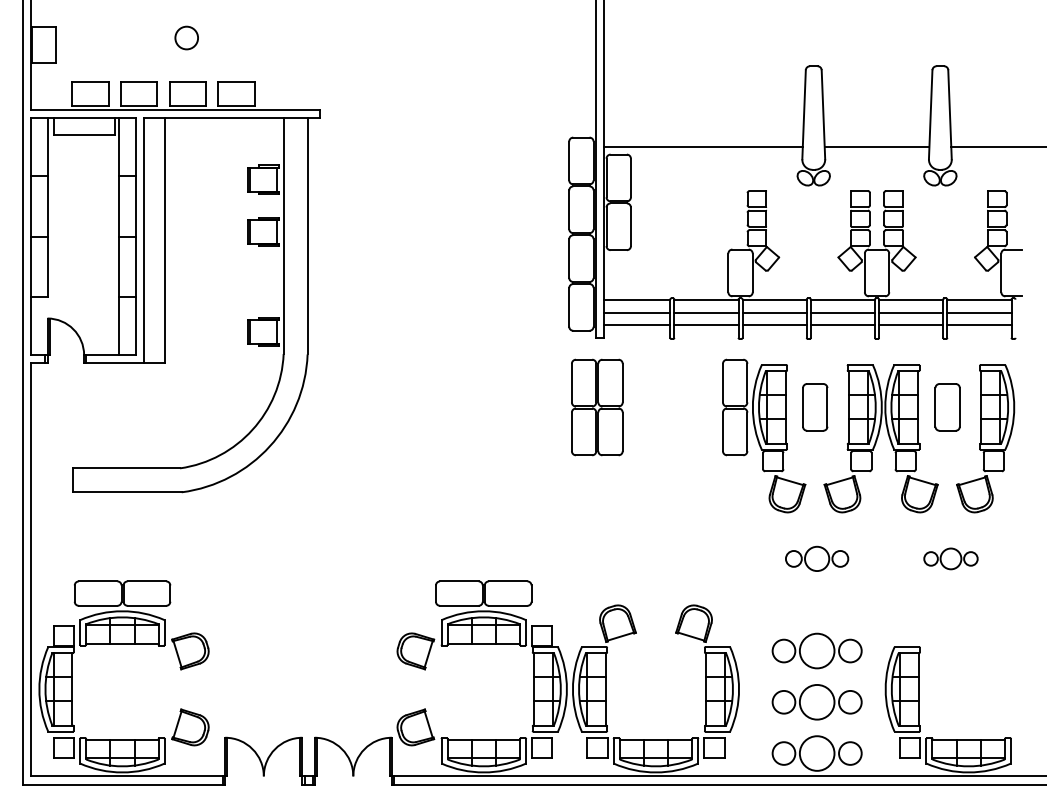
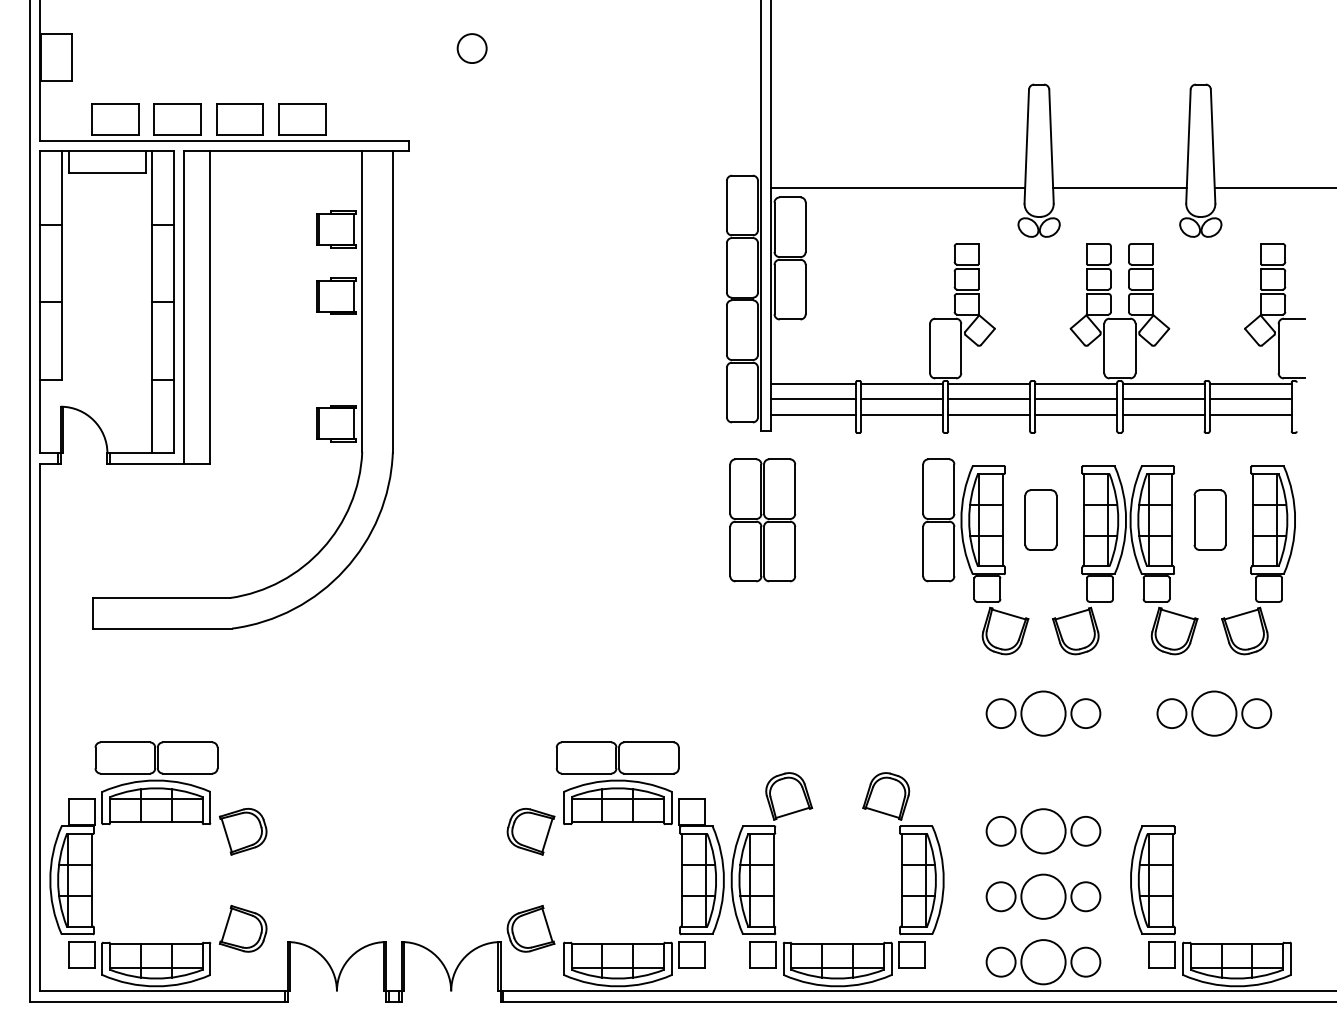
circle: (186, 37) -> (471, 47), moved
part: (816, 558) -> (1042, 713), size x1.43
part: (950, 558) -> (1213, 713), size x1.67

